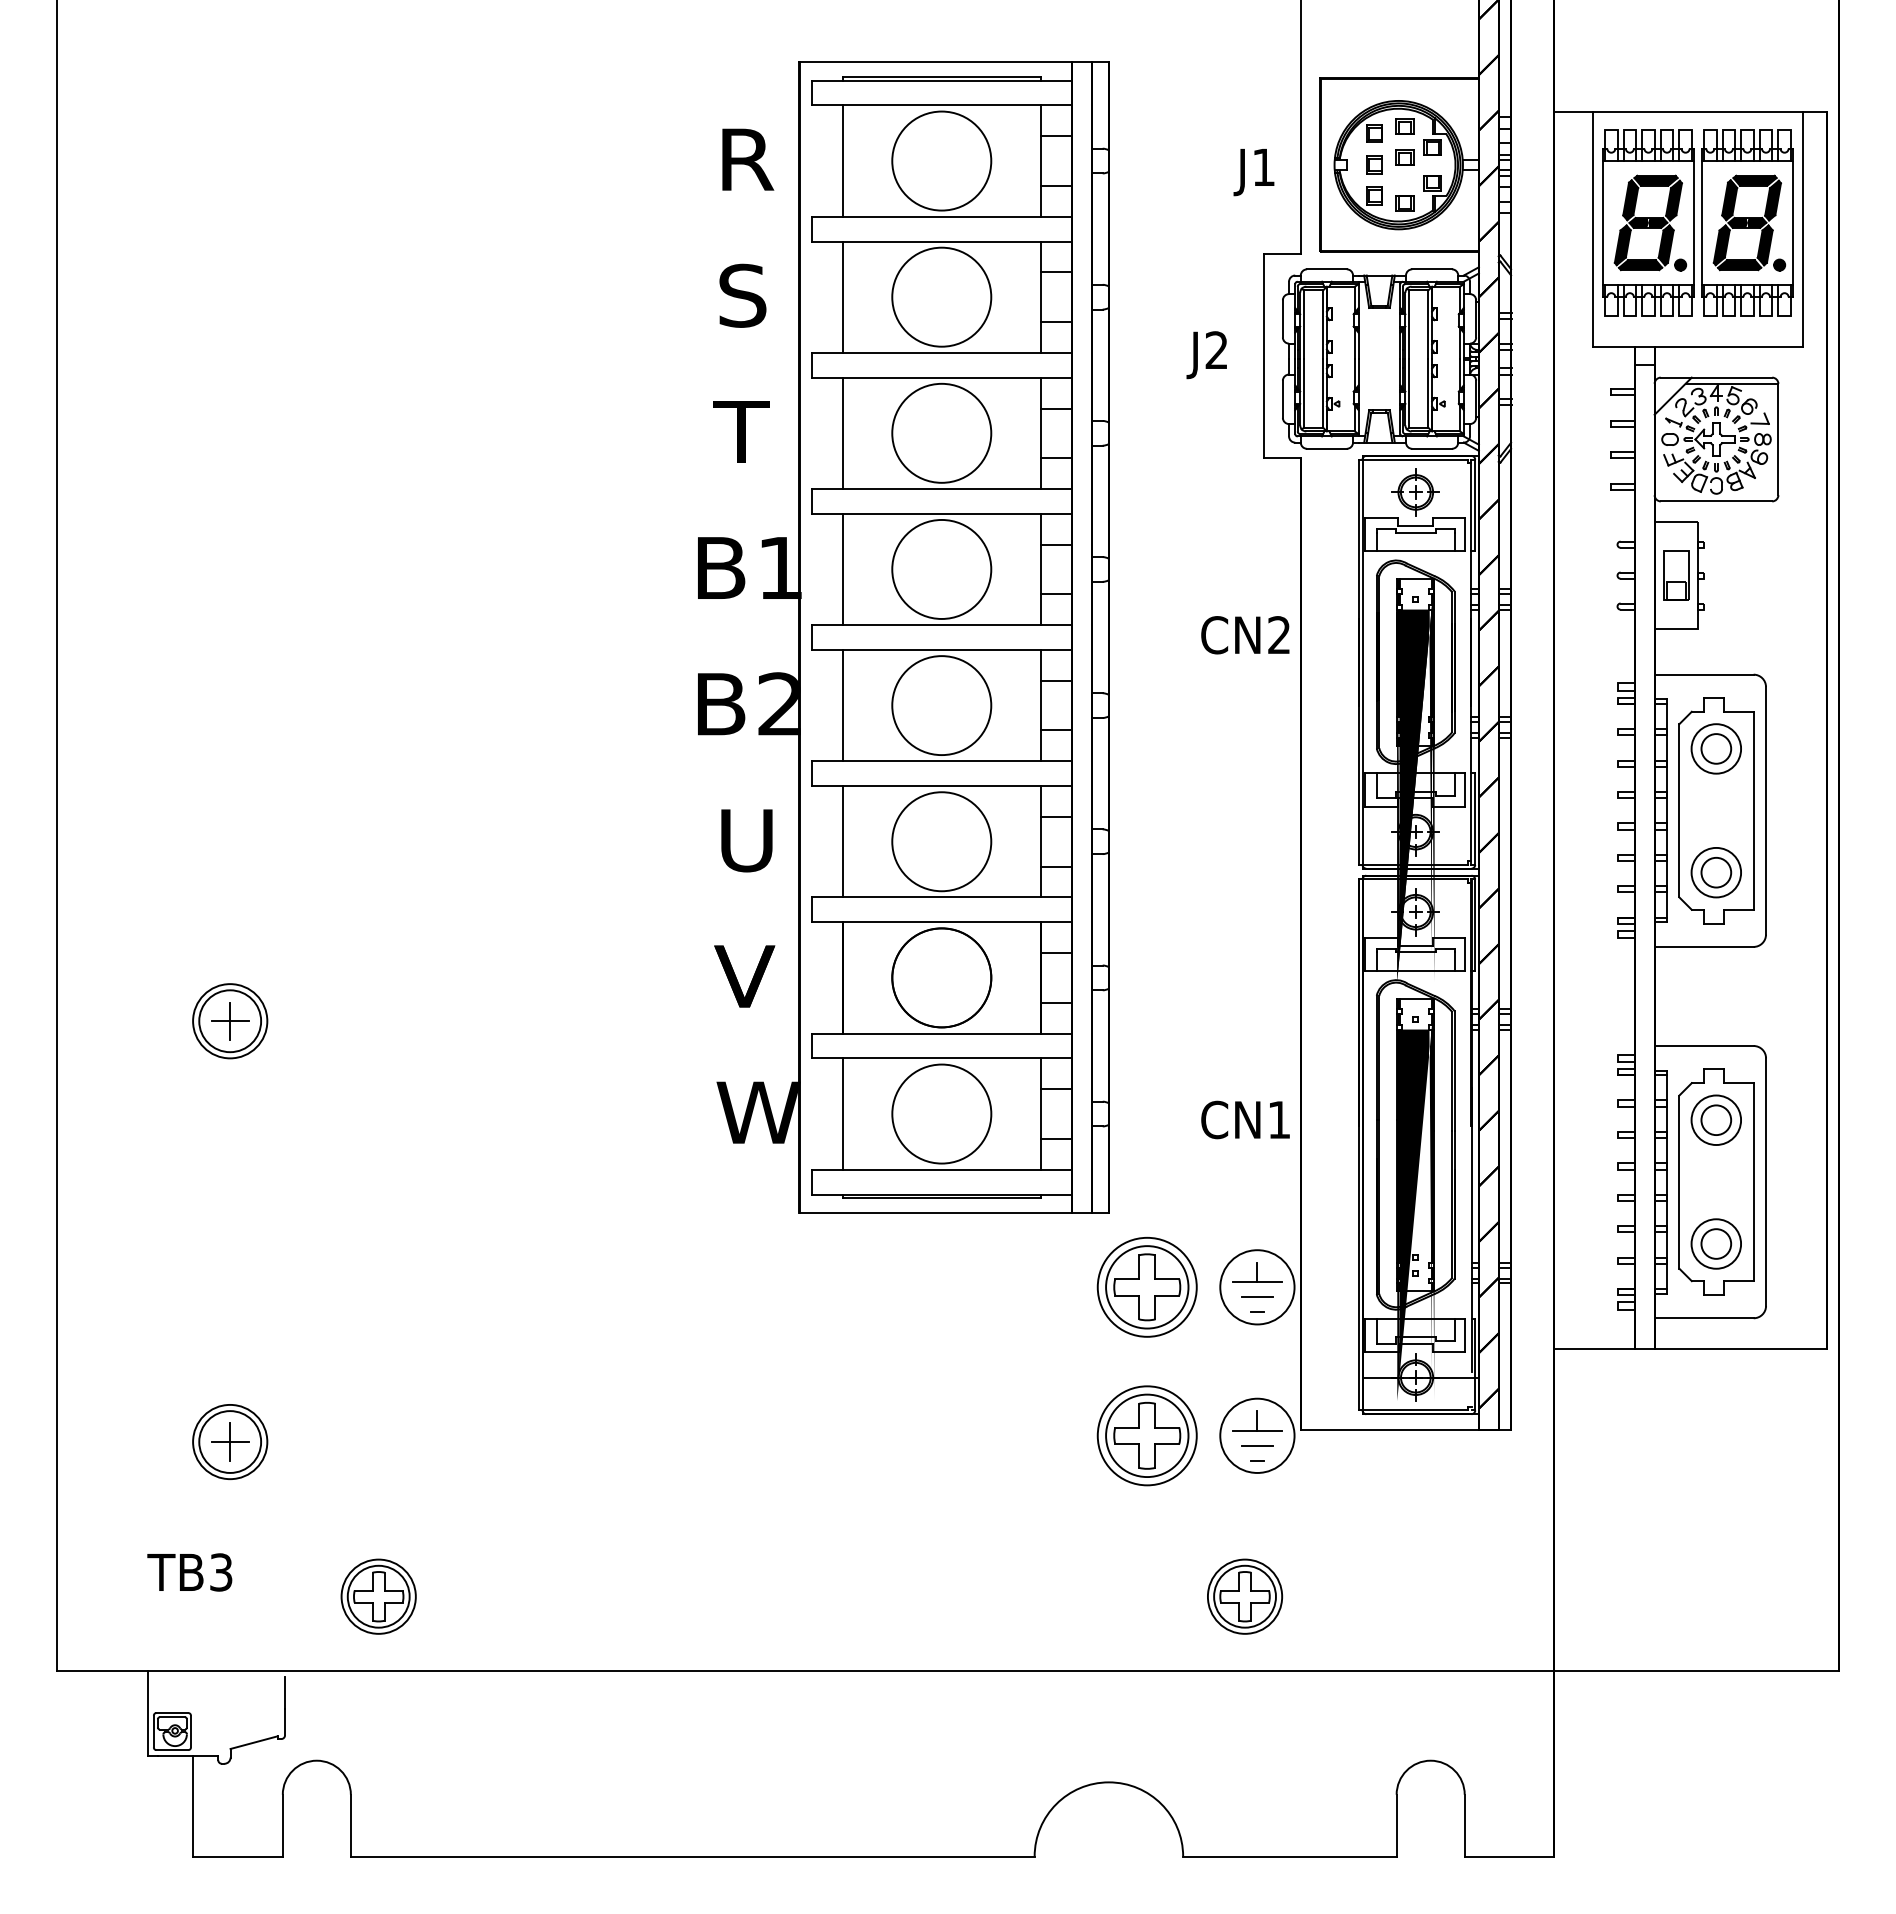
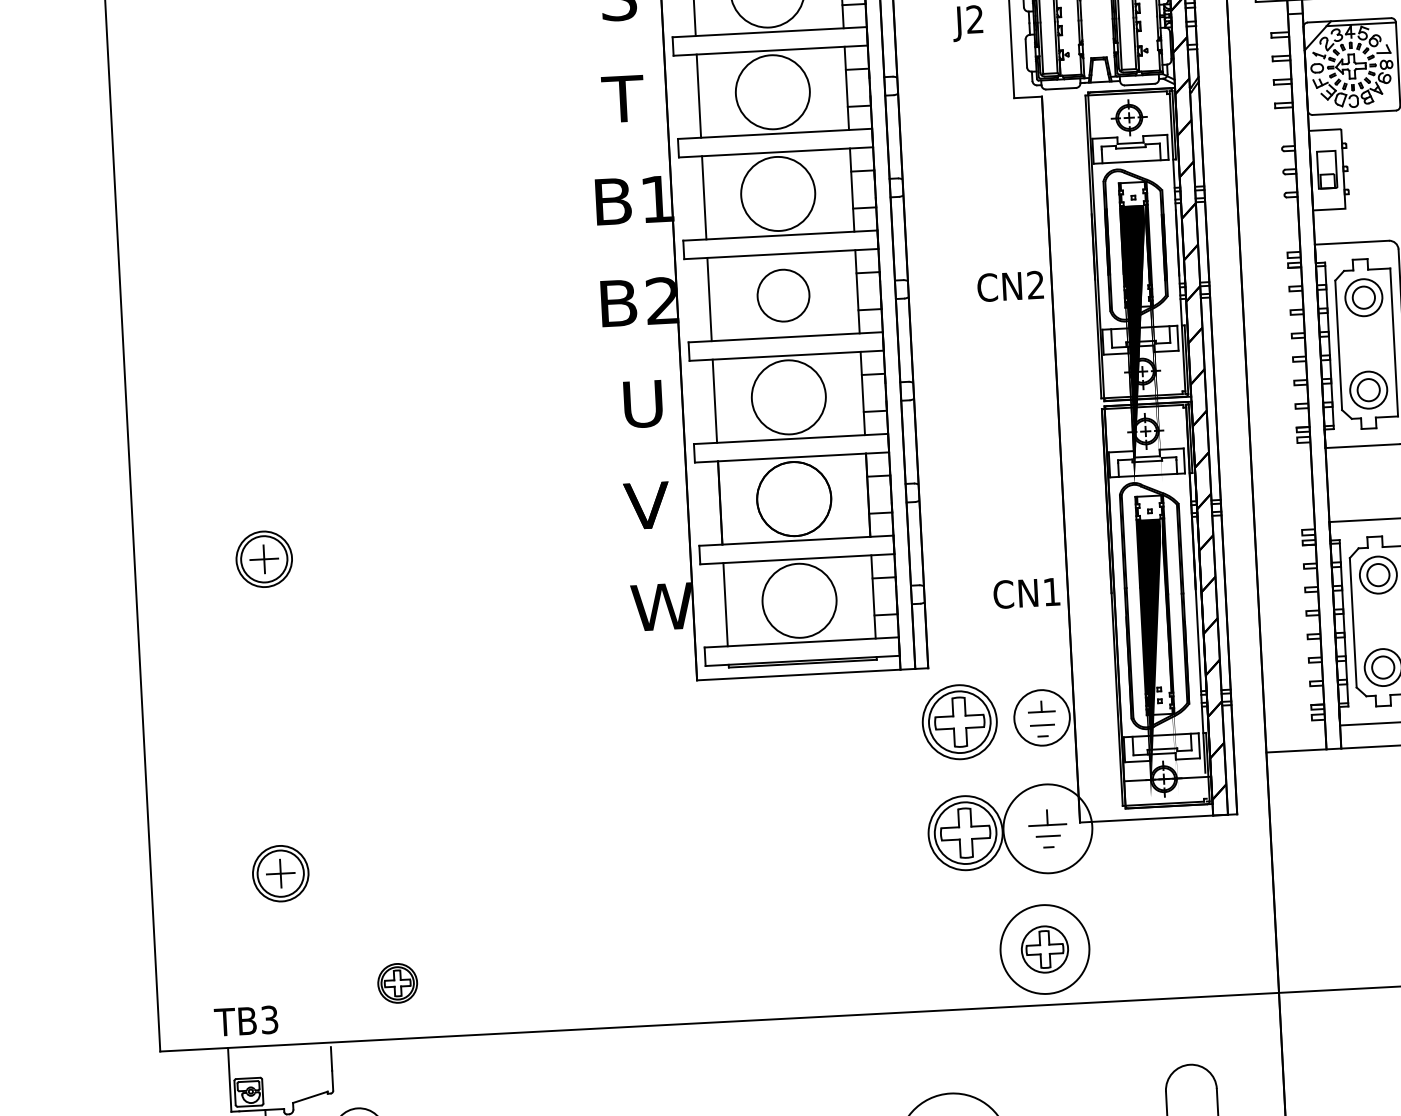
text: (1245, 635) -> (1010, 286), moved
circle: (941, 705) -> (783, 295), size x0.7
part: (1257, 1272) -> (1041, 706), size x0.7
circle: (1257, 1435) -> (1047, 828), size x1.6
text: (189, 1572) -> (246, 1021), moved
part: (378, 1596) -> (397, 983), size x0.7
circle: (1244, 1596) -> (1044, 949), size x1.6

